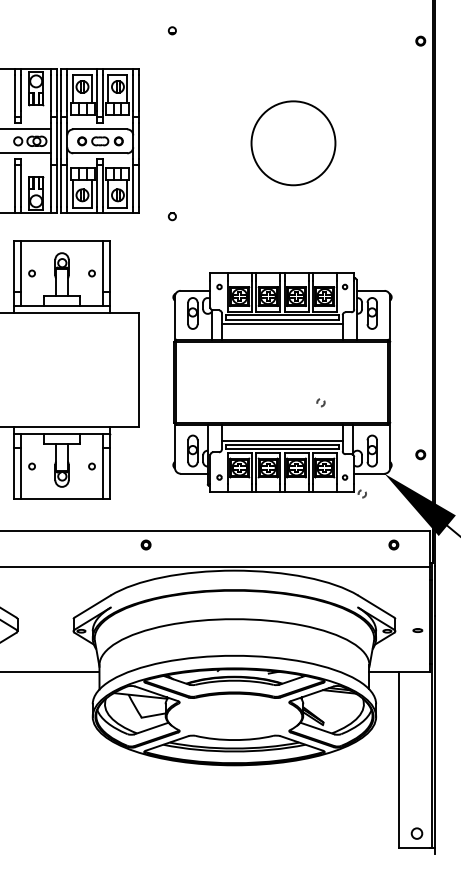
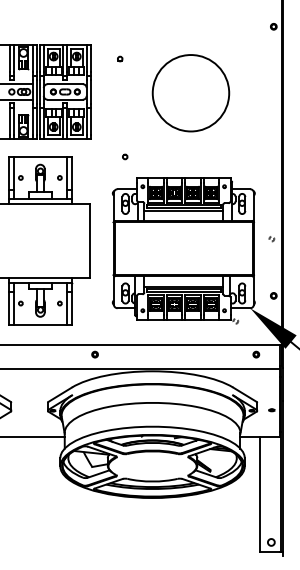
part: (172, 29) -> (120, 58), moved
circle: (292, 142) -> (190, 92), size x1.4
part: (172, 215) -> (125, 156), moved
circle: (320, 403) -> (271, 239), moved

